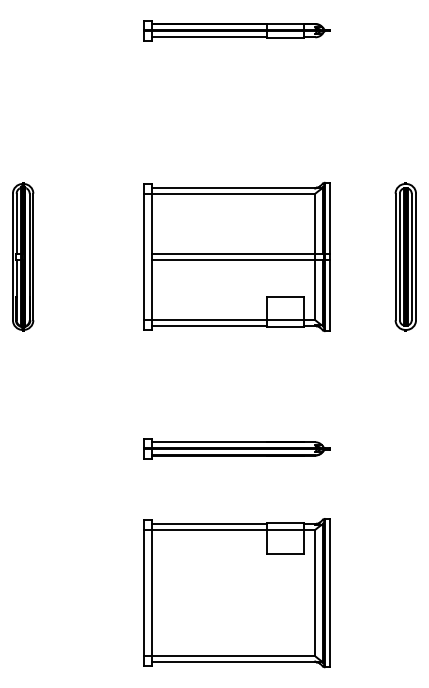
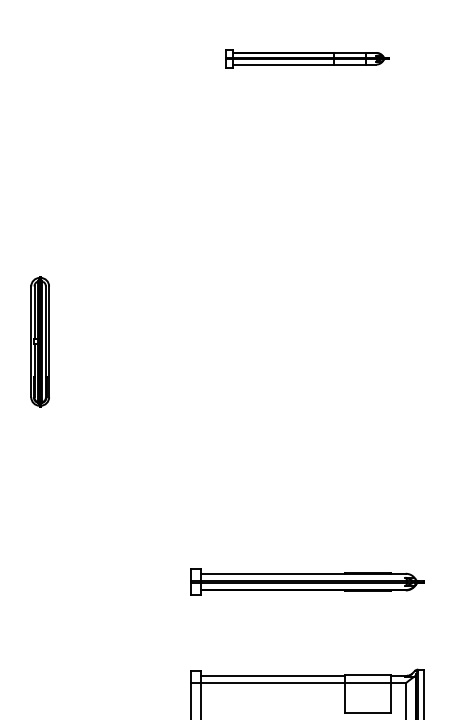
part: (236, 30) -> (307, 58), size x0.7
part: (23, 256) -> (40, 341), size x0.7
part: (236, 256) -> (307, 341), removed

